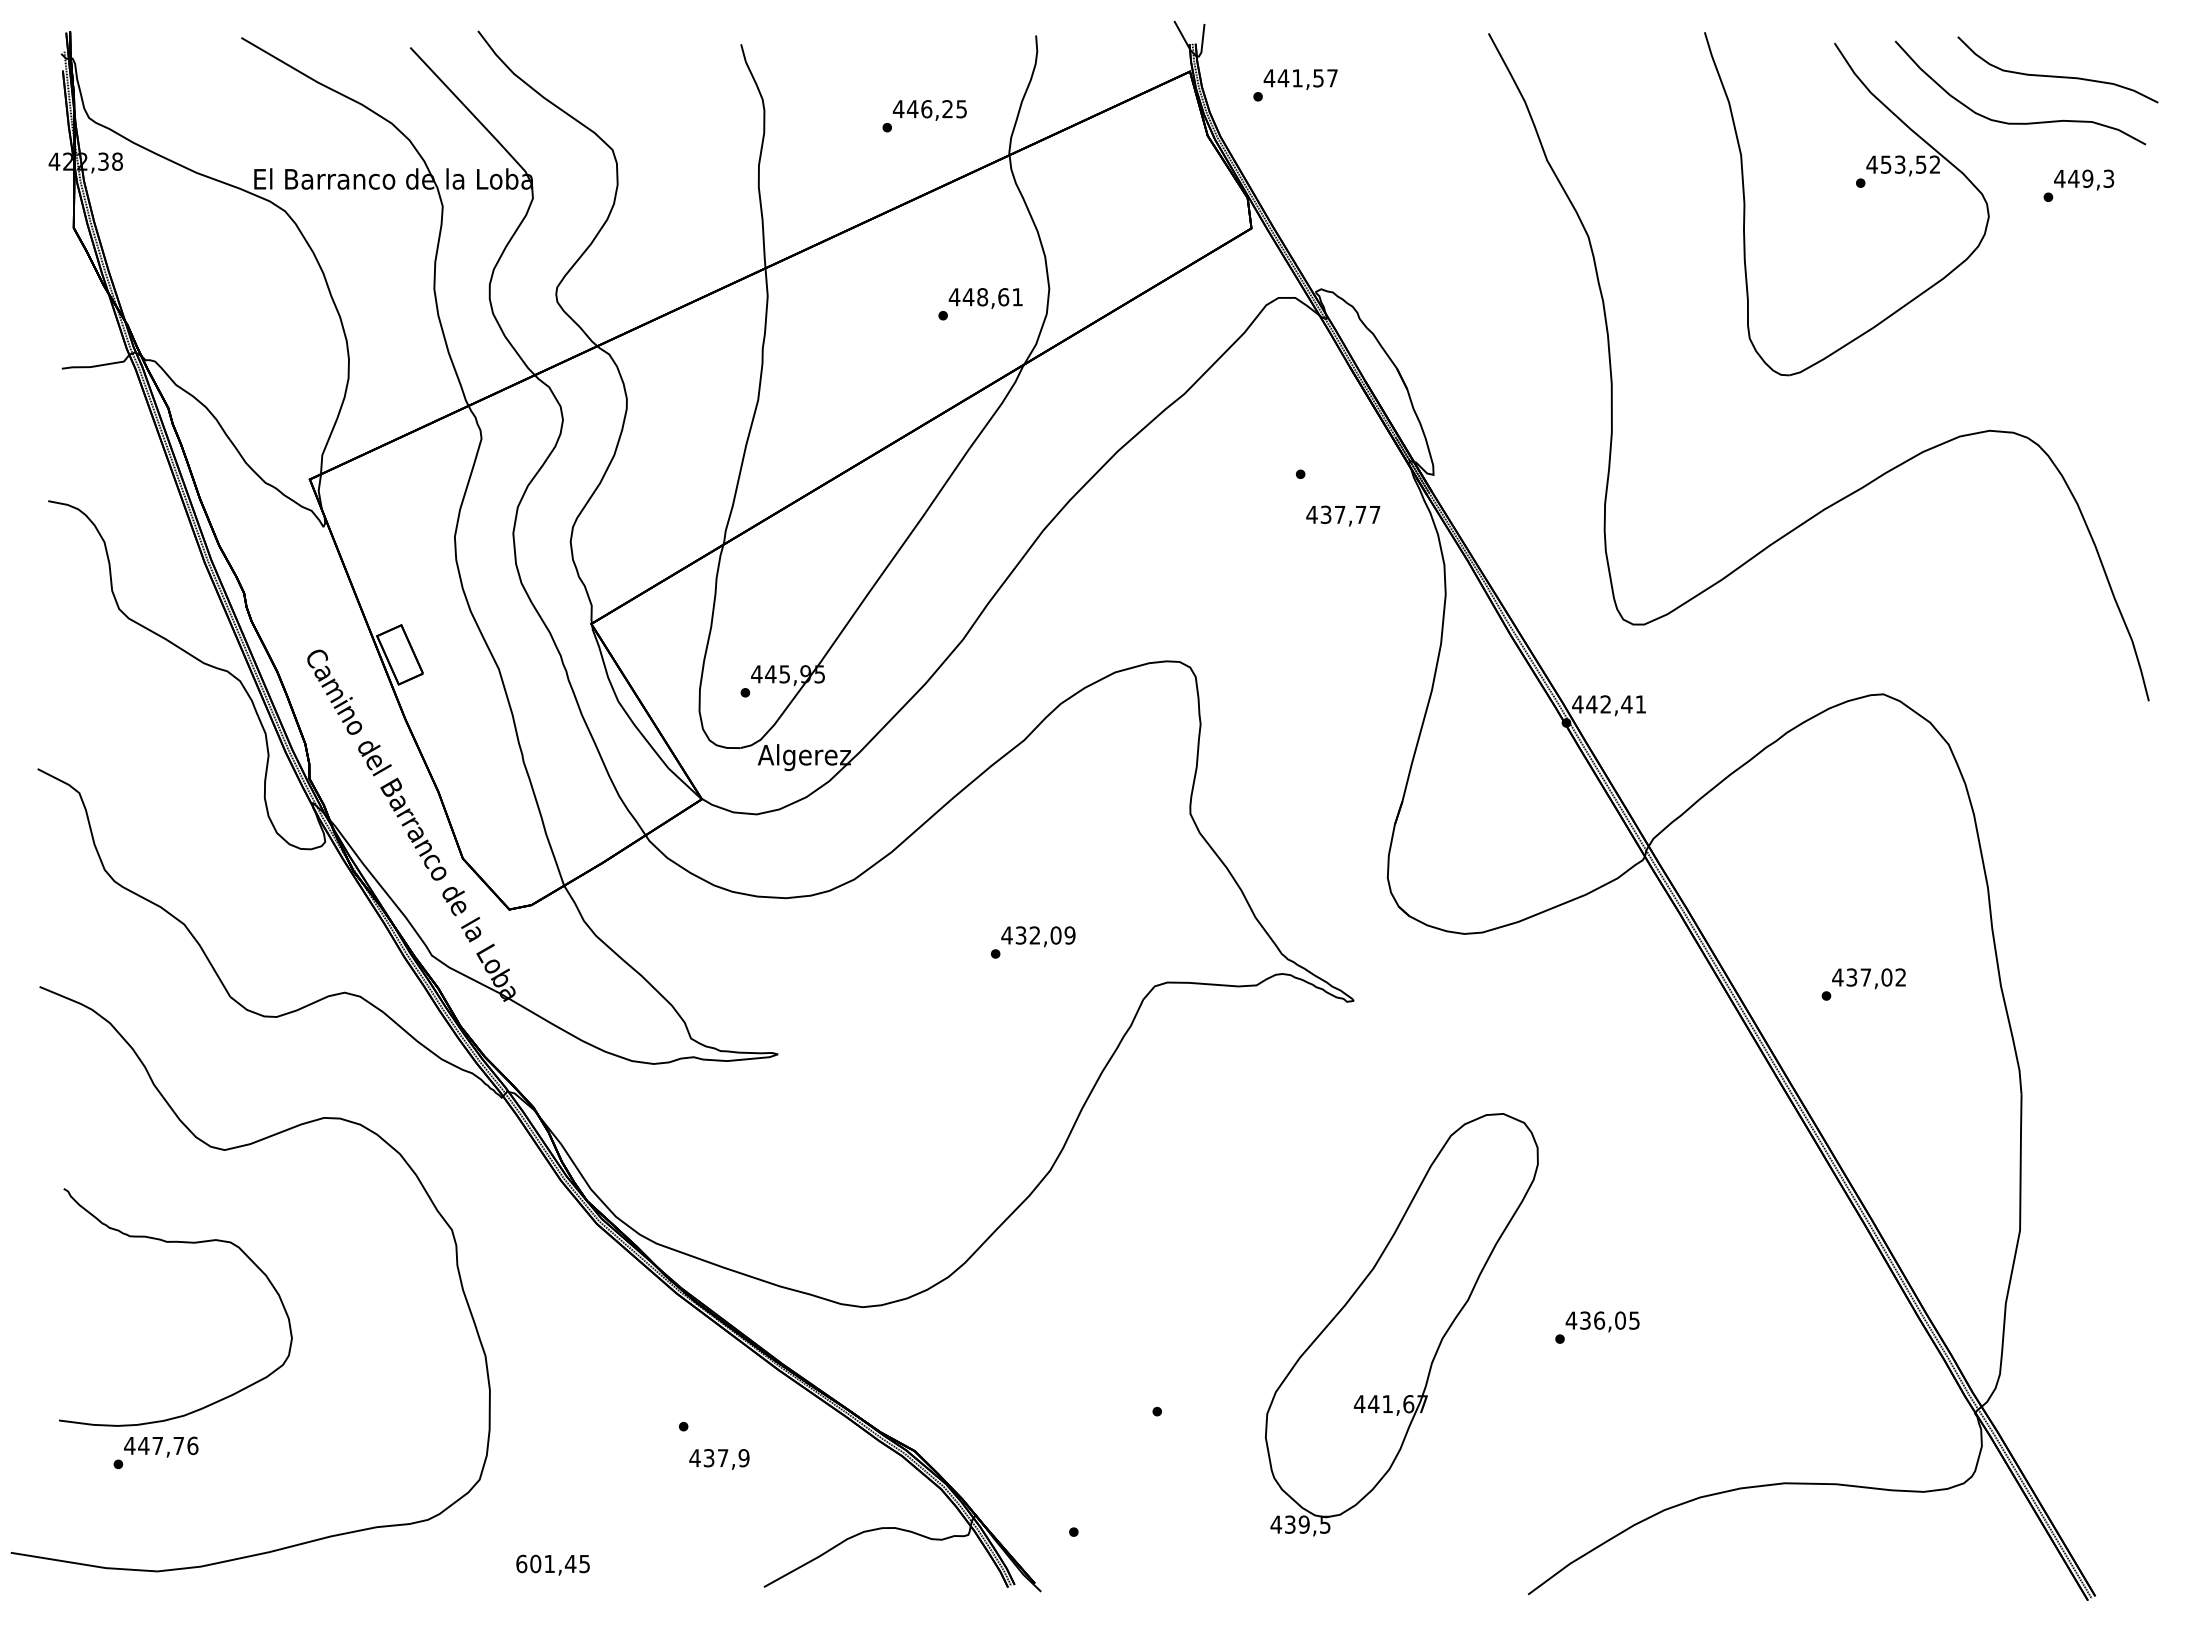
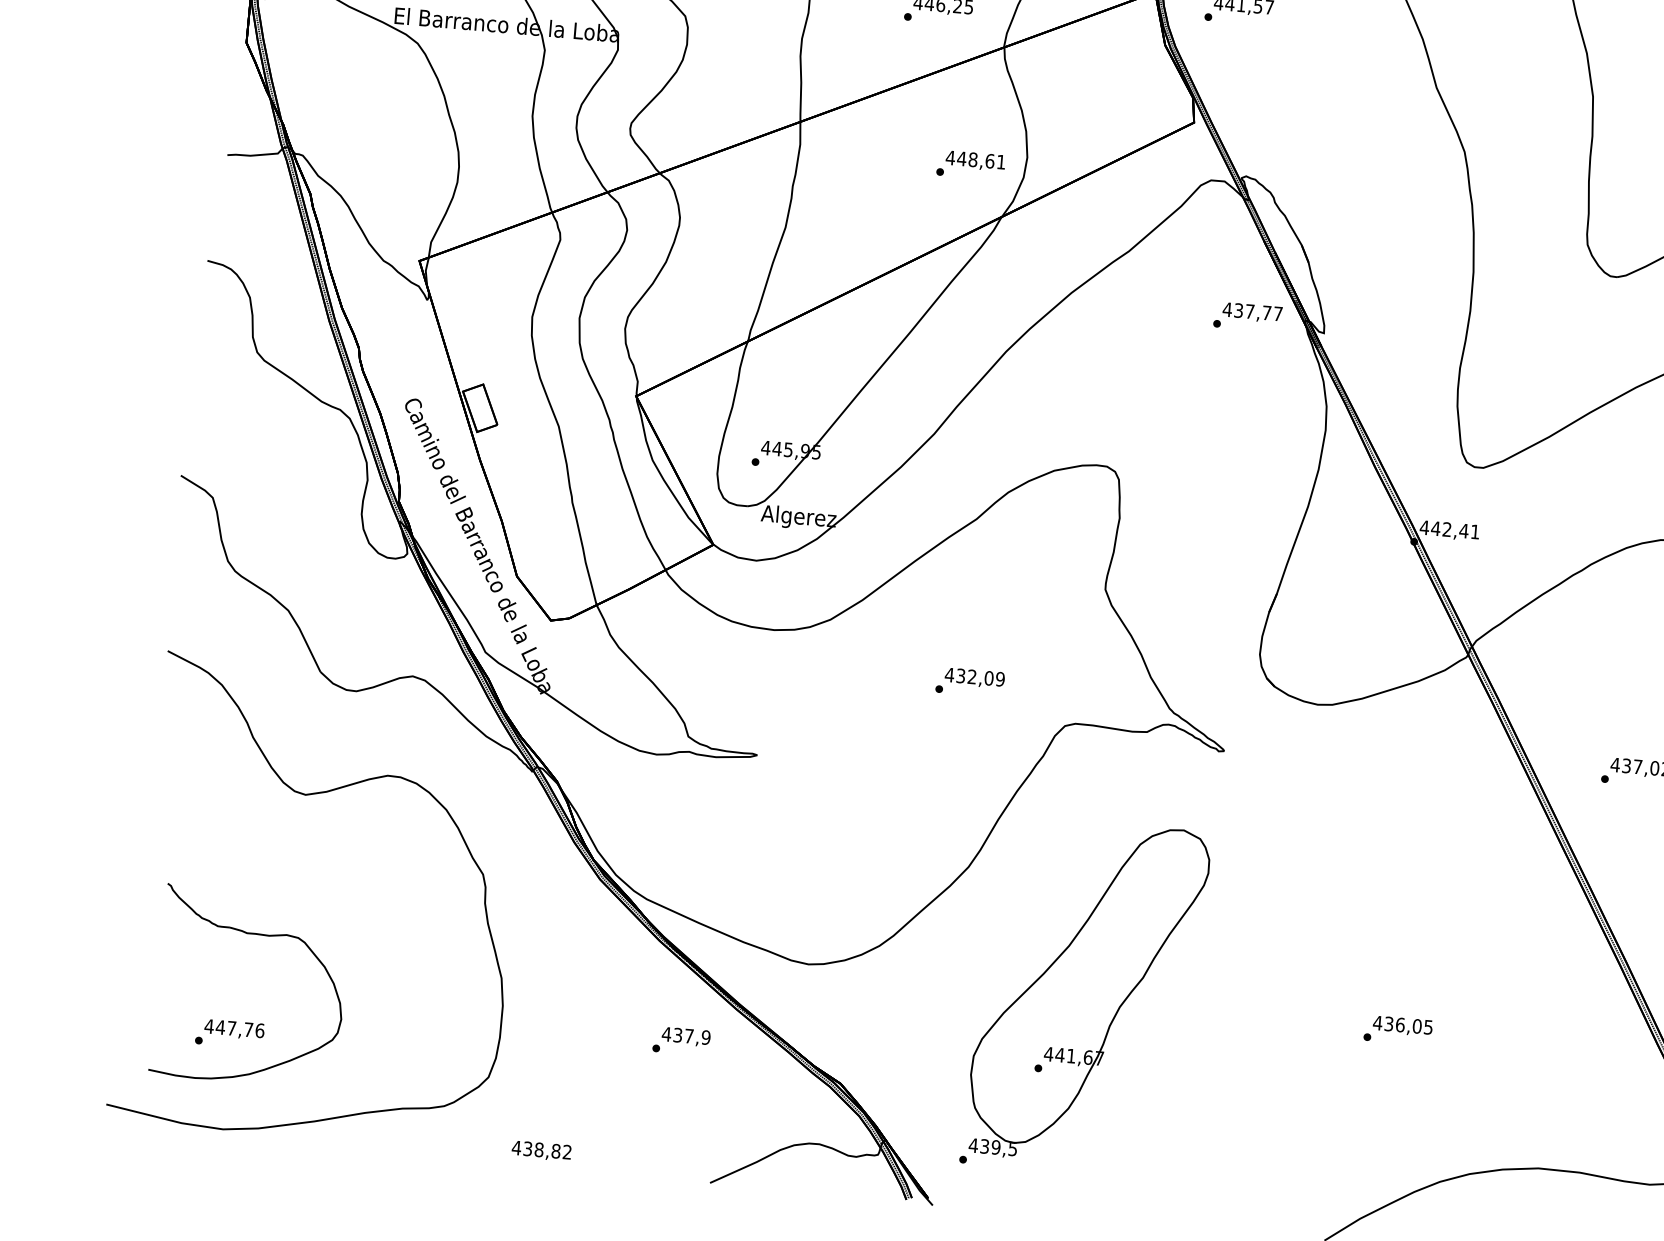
text: (1343, 515) -> (1252, 312), moved
part: (184, 1243) -> (261, 935), moved
part: (1401, 1324) -> (1087, 992), moved
text: (719, 1459) -> (686, 1037), moved
text: (552, 1563) -> (541, 1149), 601,45 -> 438,82

